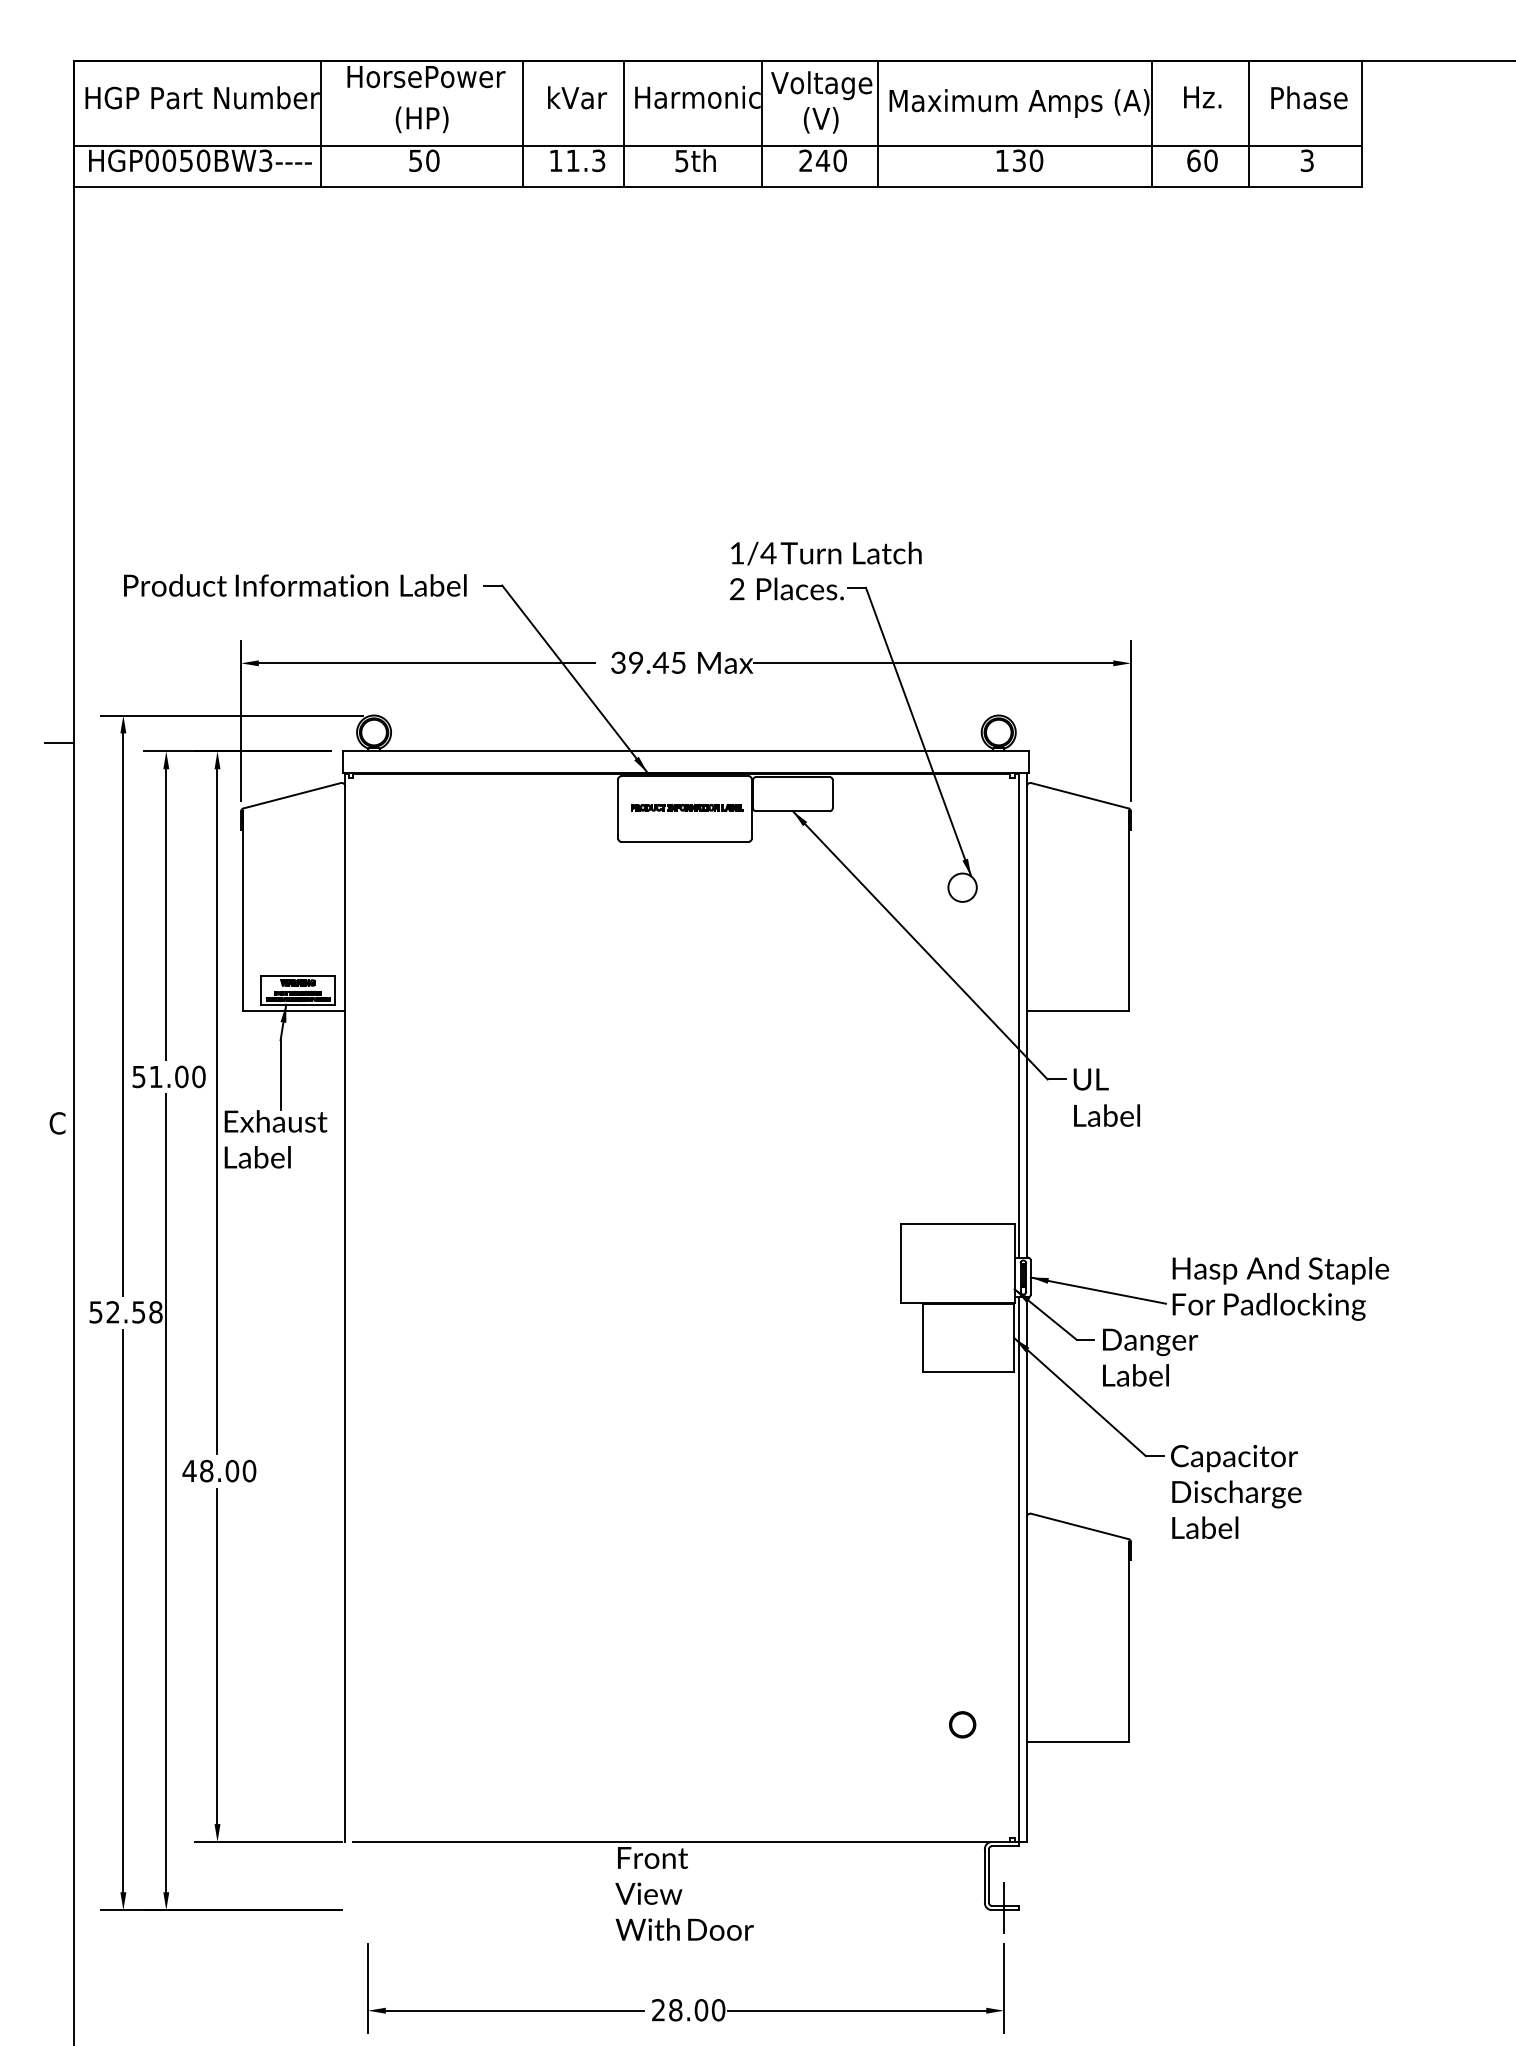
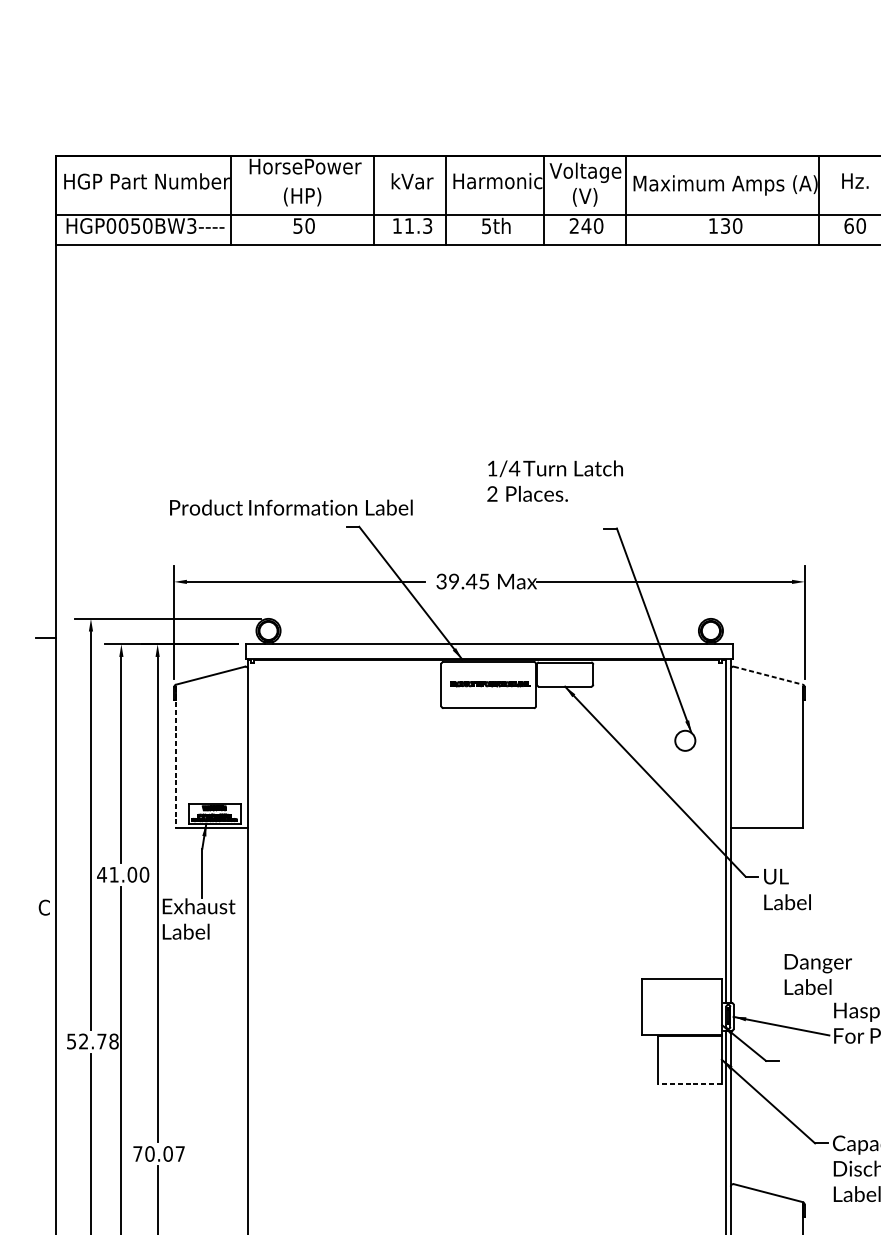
text: (825, 570) -> (554, 480), moved
text: (295, 585) -> (291, 507), moved
line: (1080, 795) -> (768, 675), solid -> dashed
line: (243, 911) -> (176, 757), solid -> dashed
text: (138, 1077) -> (101, 875), 51.00 -> 41.00
text: (138, 1312) -> (101, 1041), 52.58 -> 52.78
text: (1150, 1357) -> (818, 974), moved
line: (968, 1372) -> (689, 1084), solid -> dashed
text: (219, 1470) -> (159, 1153), 48.00 -> 70.07

